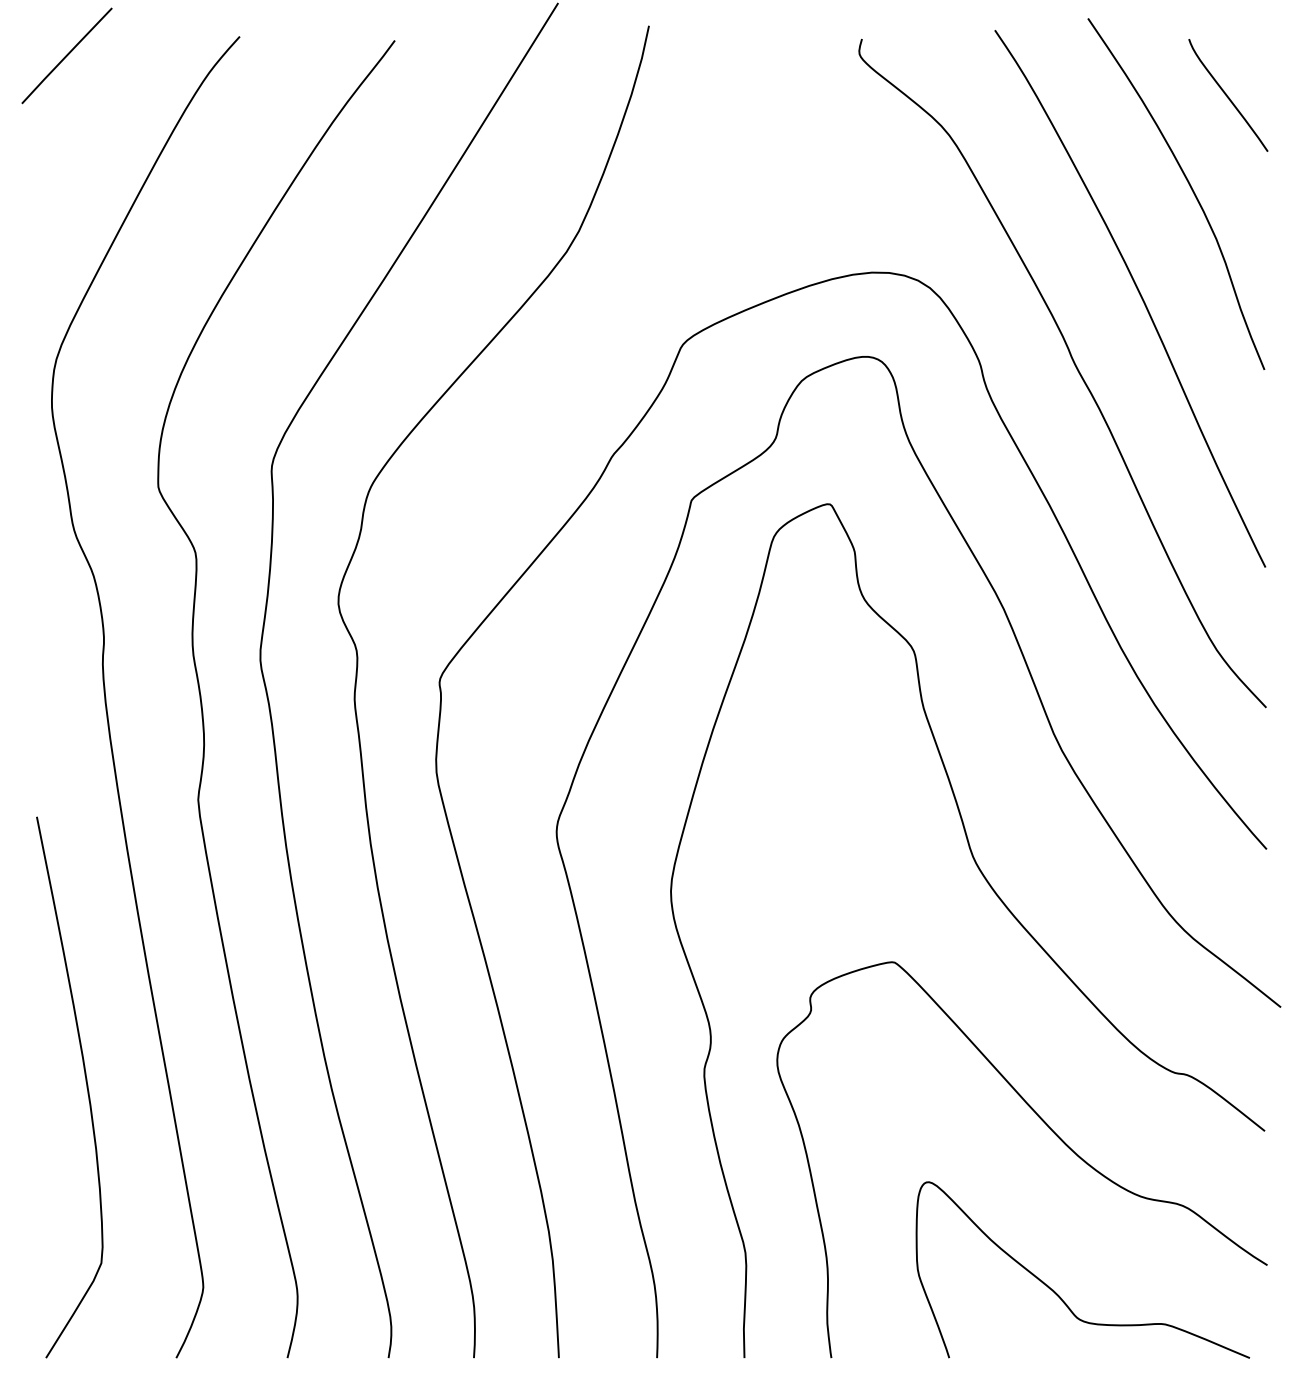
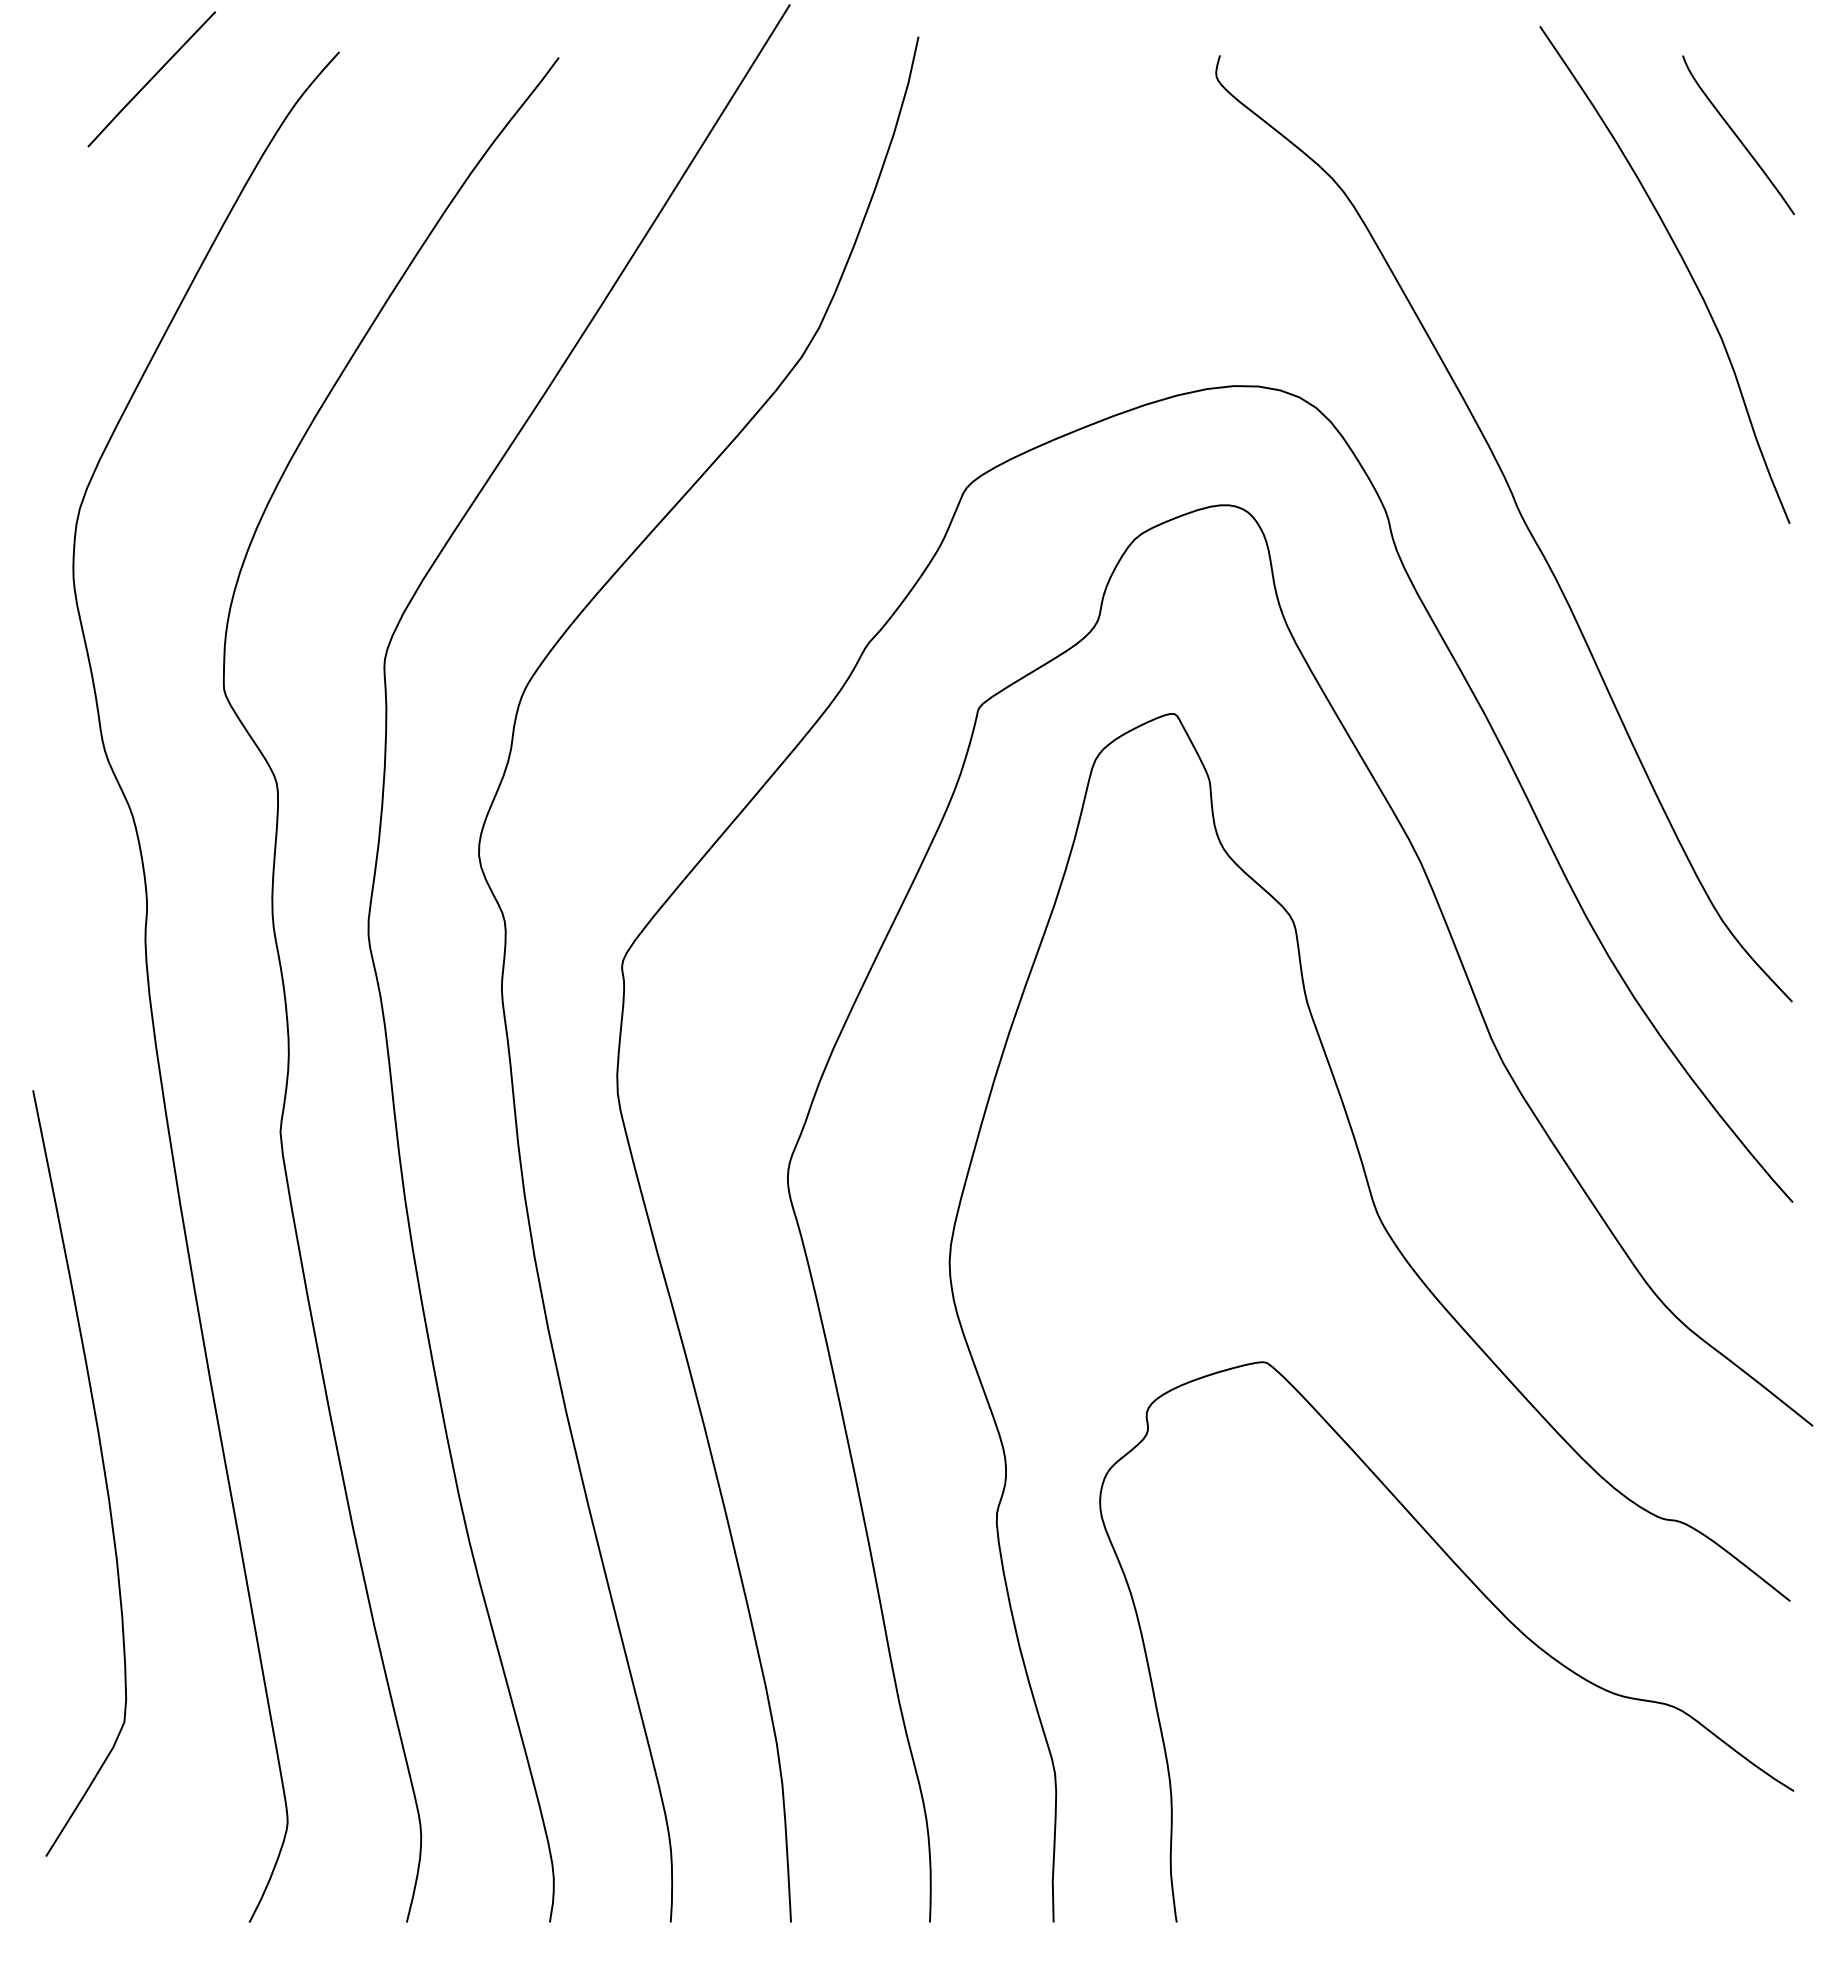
line: (66, 56) -> (151, 79), moved
curve: (1139, 294) -> (1612, 416), removed
curve: (86, 1086) -> (103, 1472), moved
curve: (1058, 1294) -> (1497, 1832), removed

